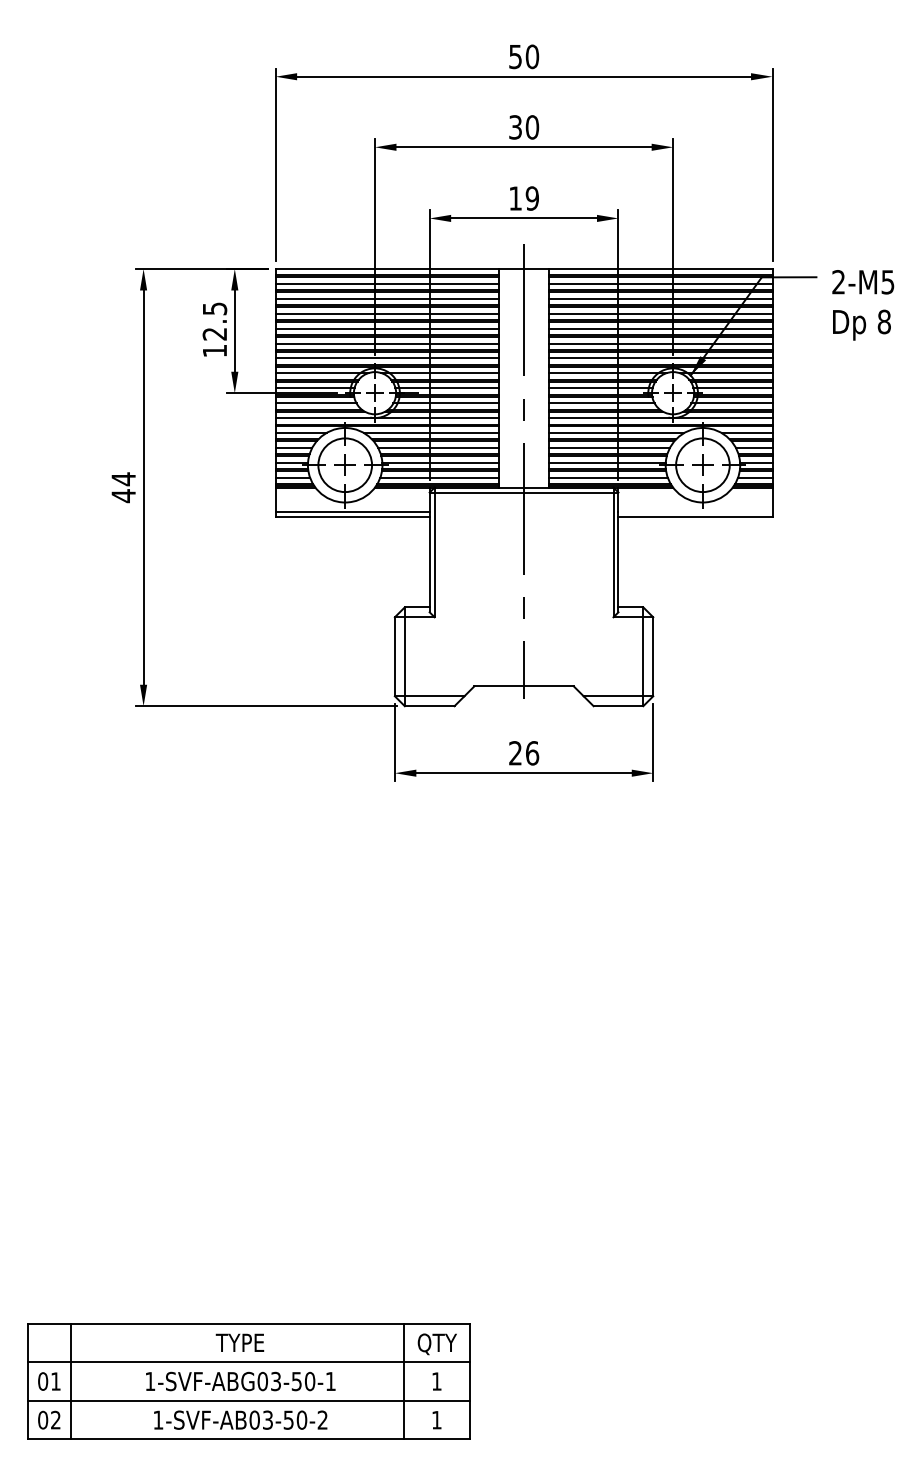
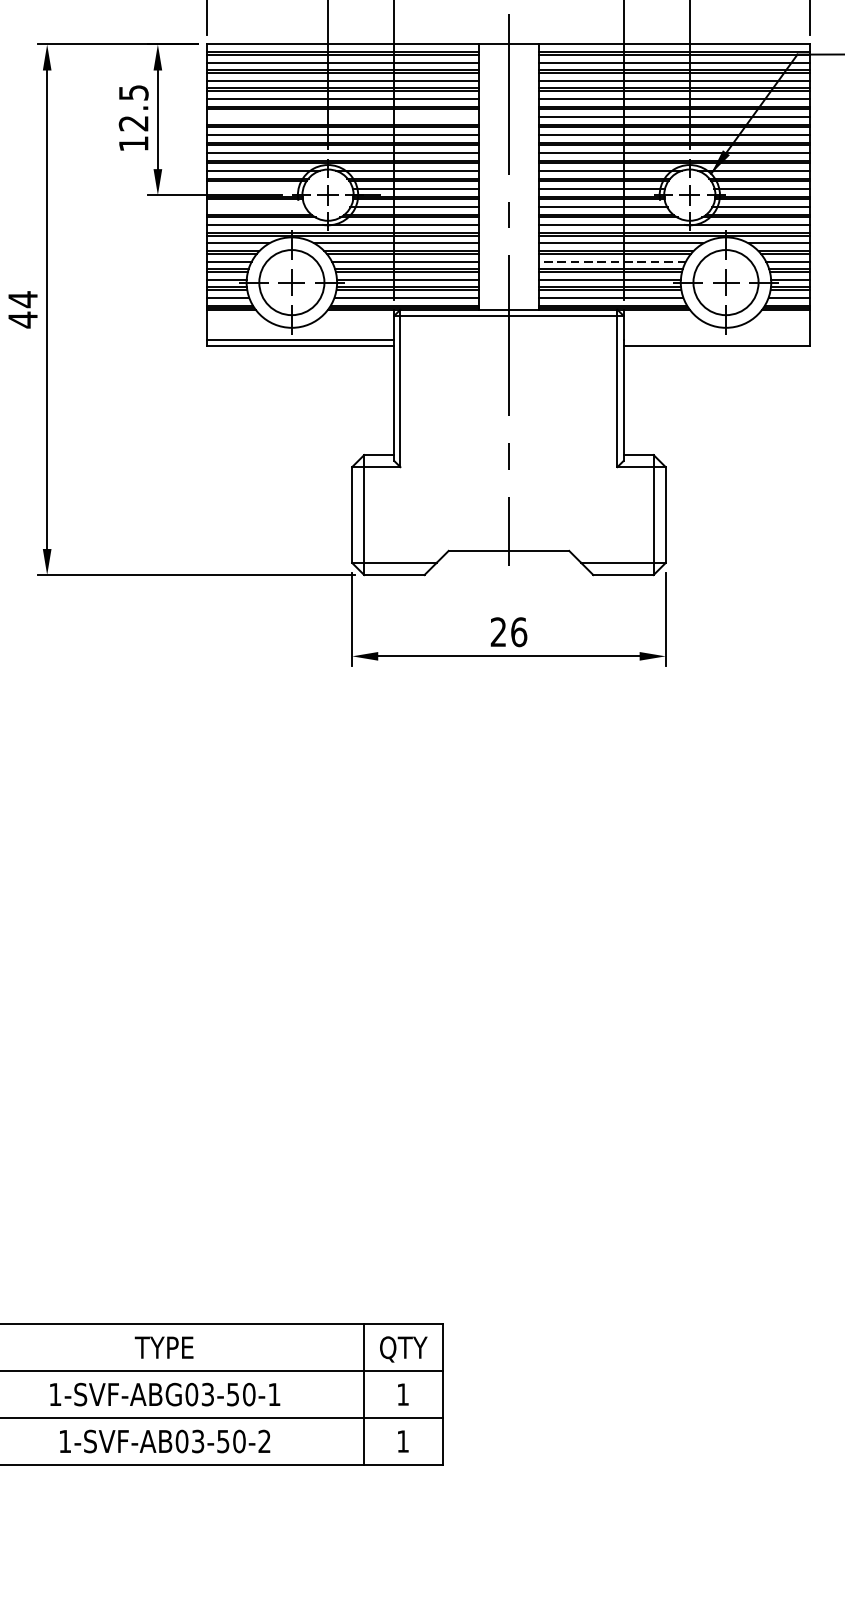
line: (387, 328) -> (343, 116), removed
line: (314, 388) -> (254, 189), removed
line: (315, 403) -> (255, 207), removed
line: (609, 447) -> (612, 261), solid -> dashed

